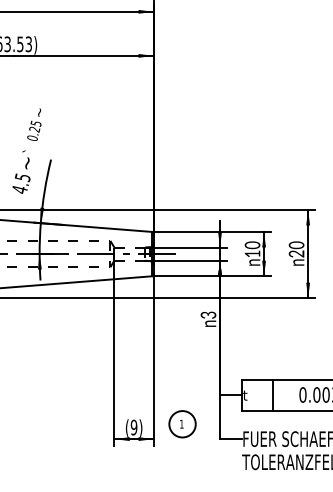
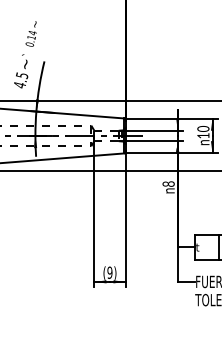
text: (35, 126) -> (32, 35), 0.25 -> 0.14
text: (208, 314) -> (168, 183), 3 -> 8
part: (182, 424) -> (148, 270), removed

